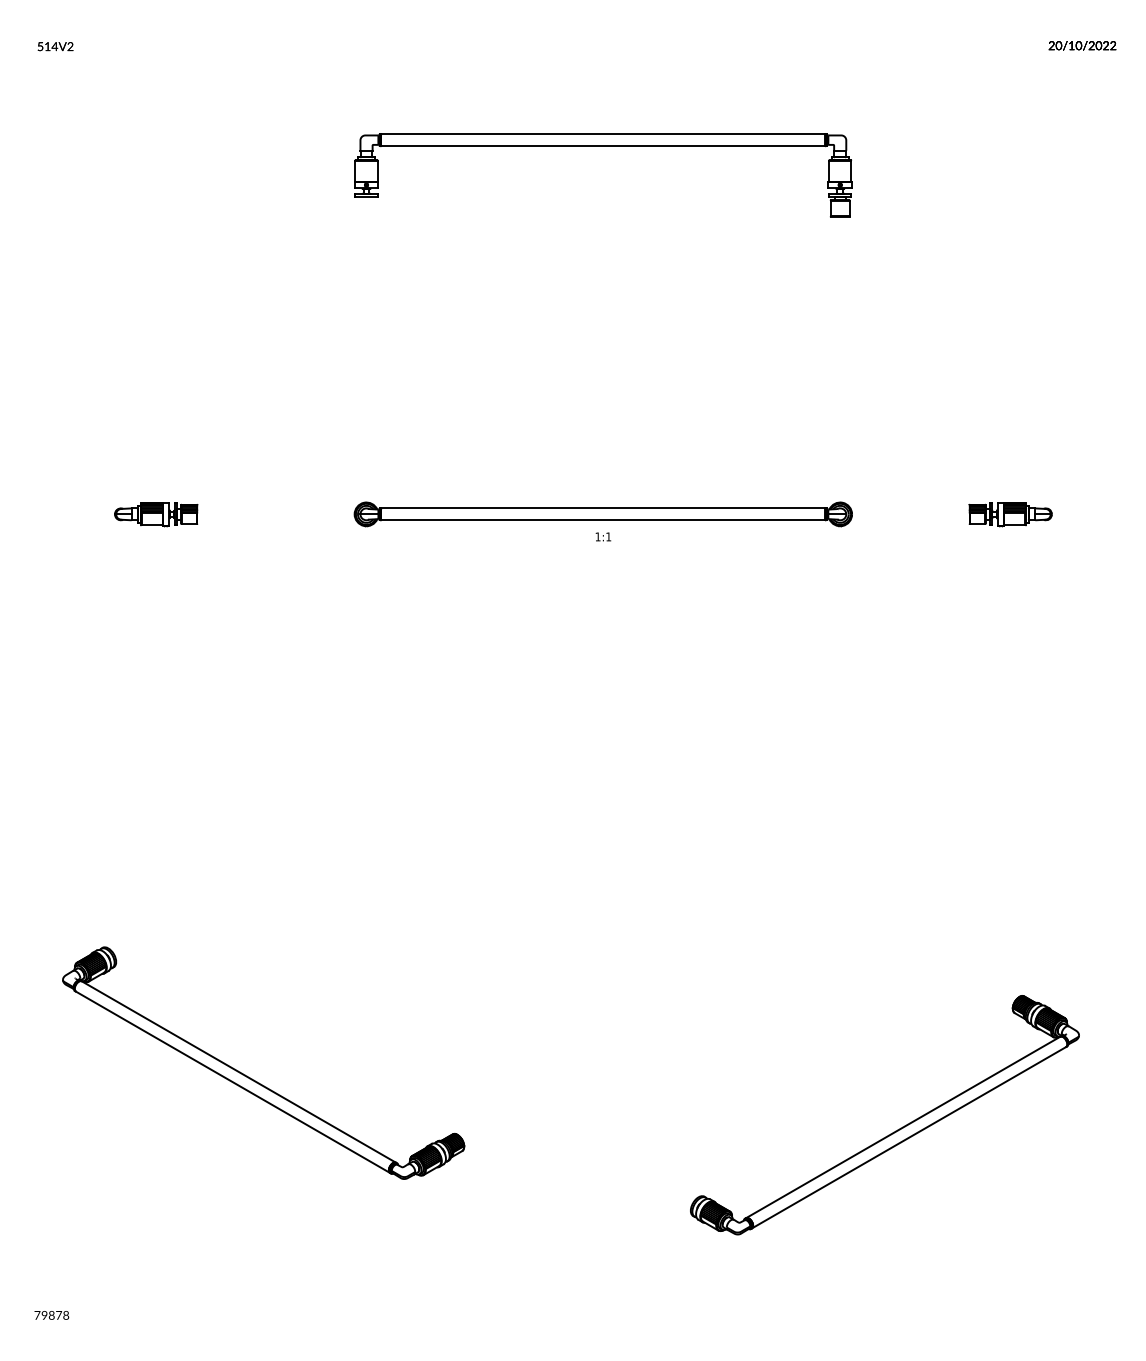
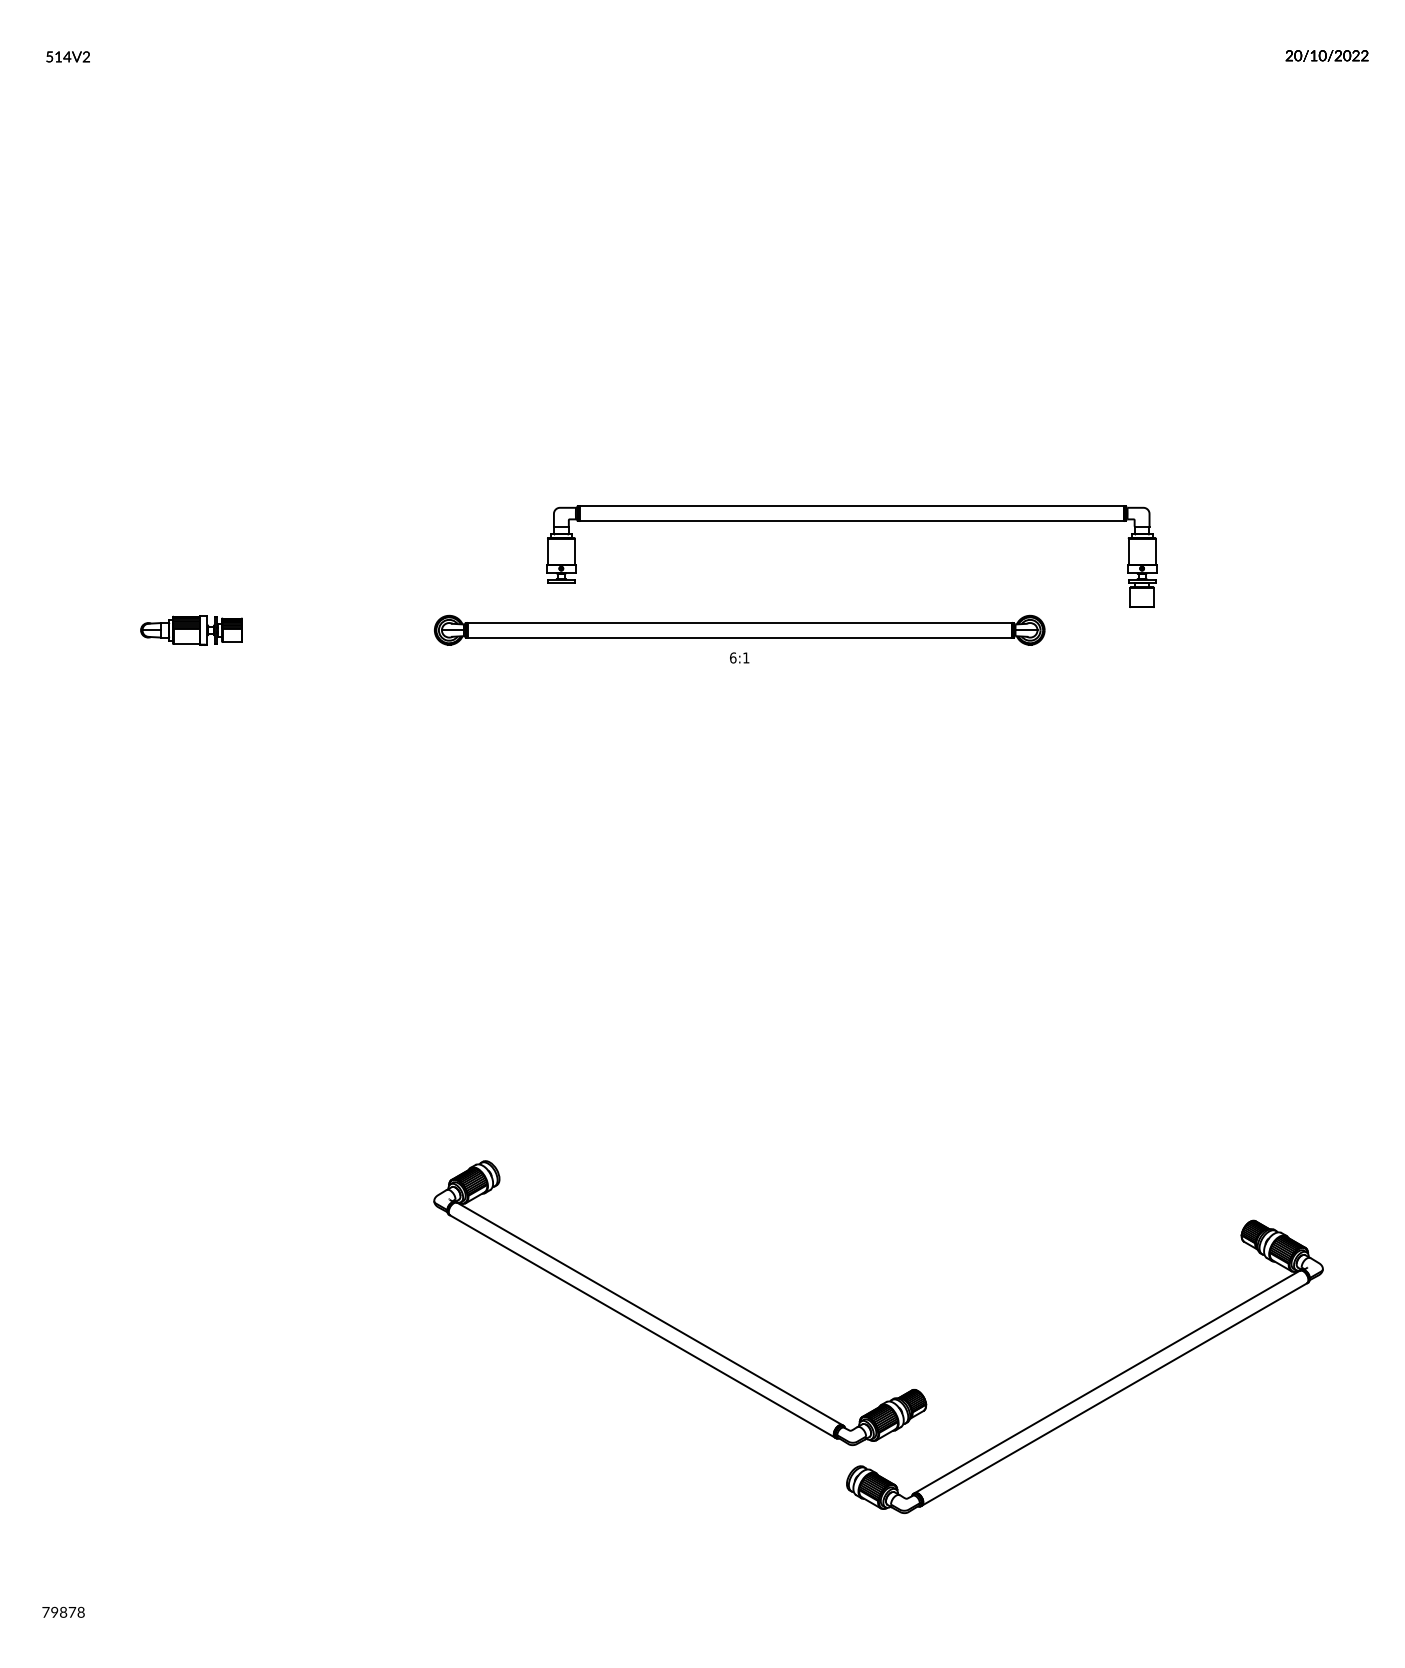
part: (603, 146) -> (851, 521), moved
part: (1010, 514) -> (1238, 630), removed
text: (598, 536) -> (733, 657), 1:1 -> 6:1
part: (255, 1080) -> (670, 1324), moved

